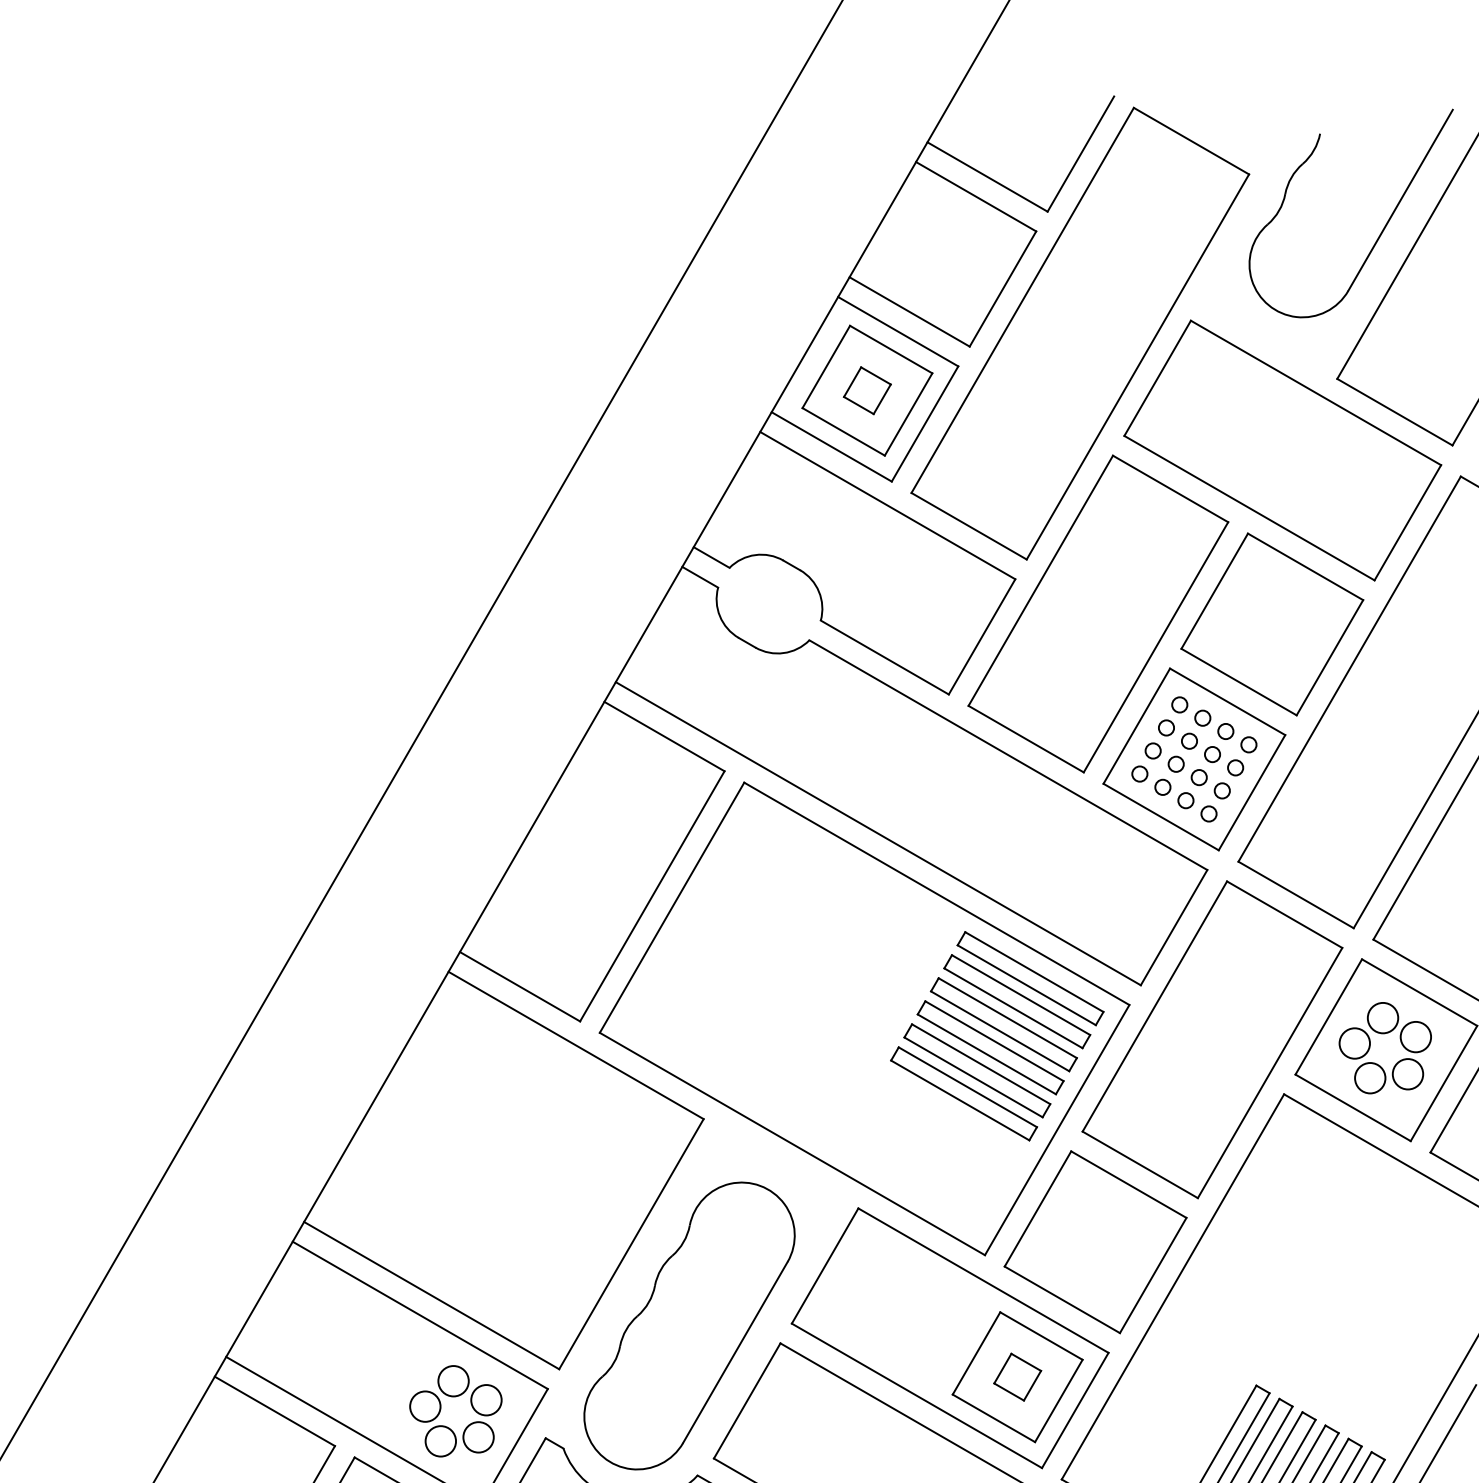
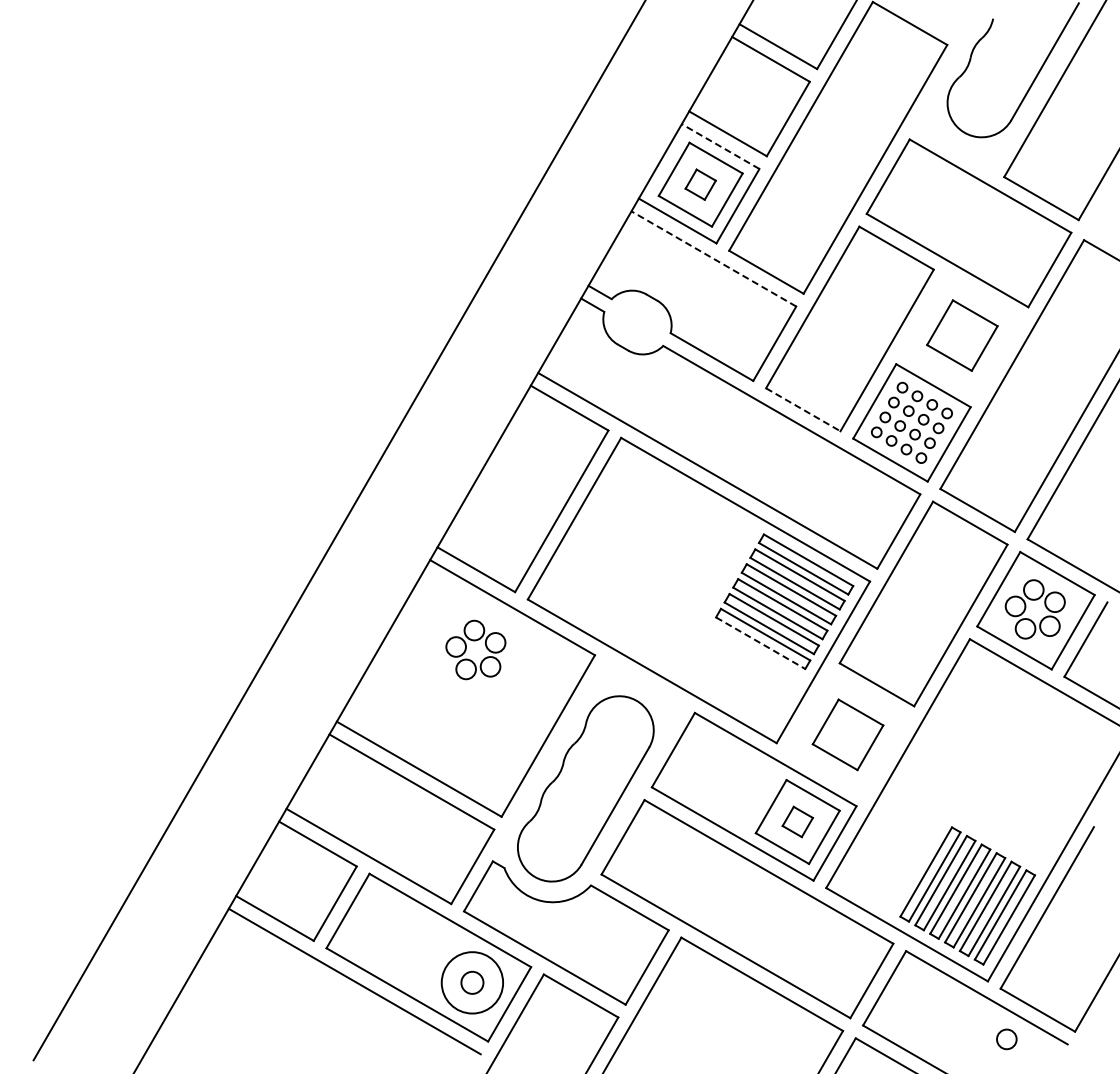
line: (898, 331) -> (720, 146), solid -> dashed
line: (887, 504) -> (713, 258), solid -> dashed
part: (1272, 624) -> (962, 335), size x0.6
line: (1026, 738) -> (803, 409), solid -> dashed
line: (959, 1100) -> (760, 643), solid -> dashed
part: (1094, 1241) -> (847, 734), size x0.6
part: (455, 1398) -> (475, 641), moved

